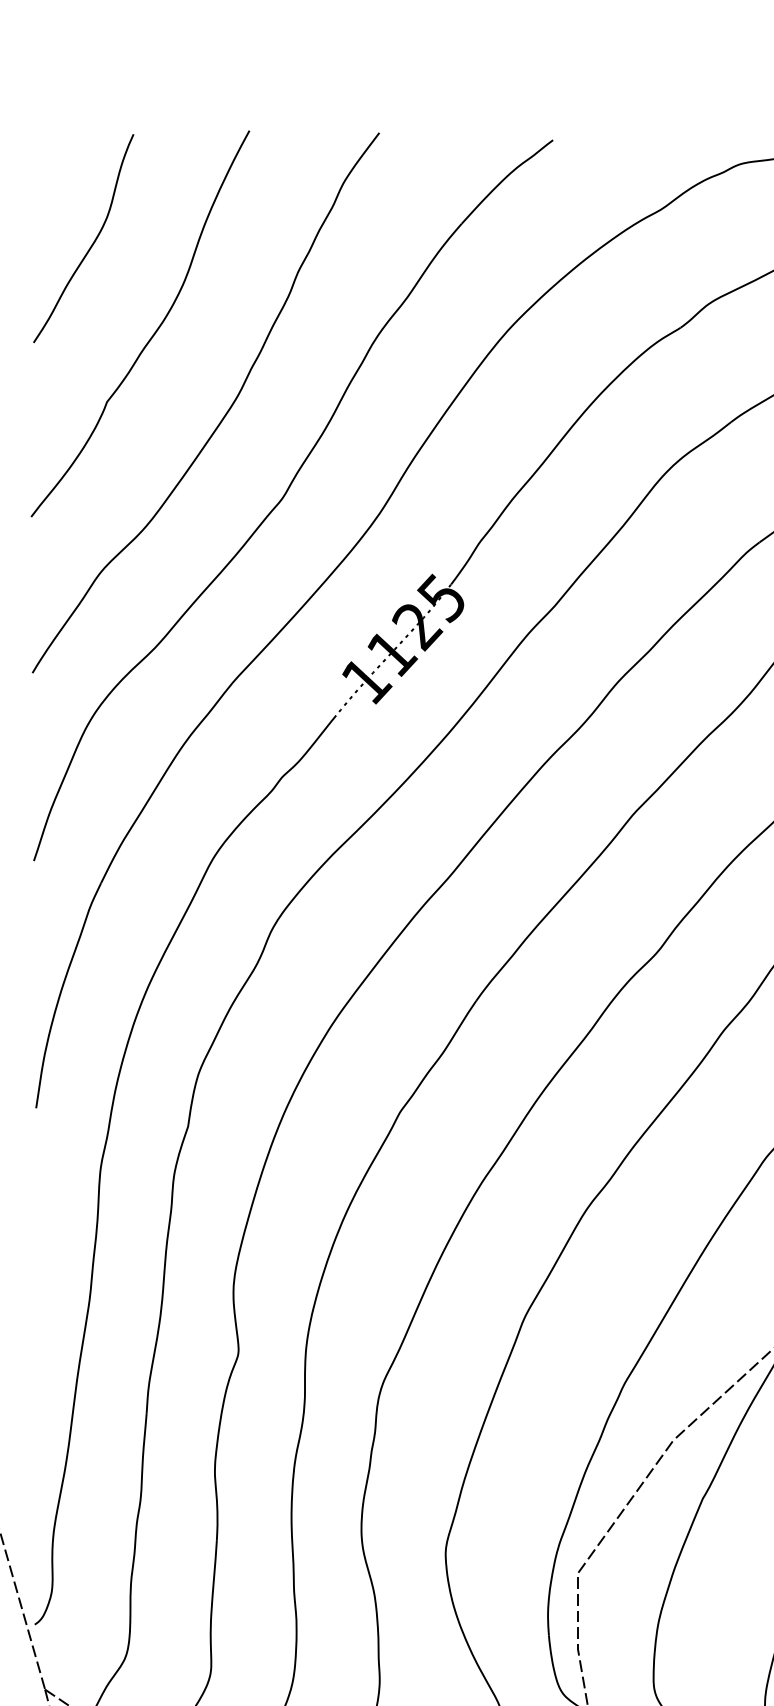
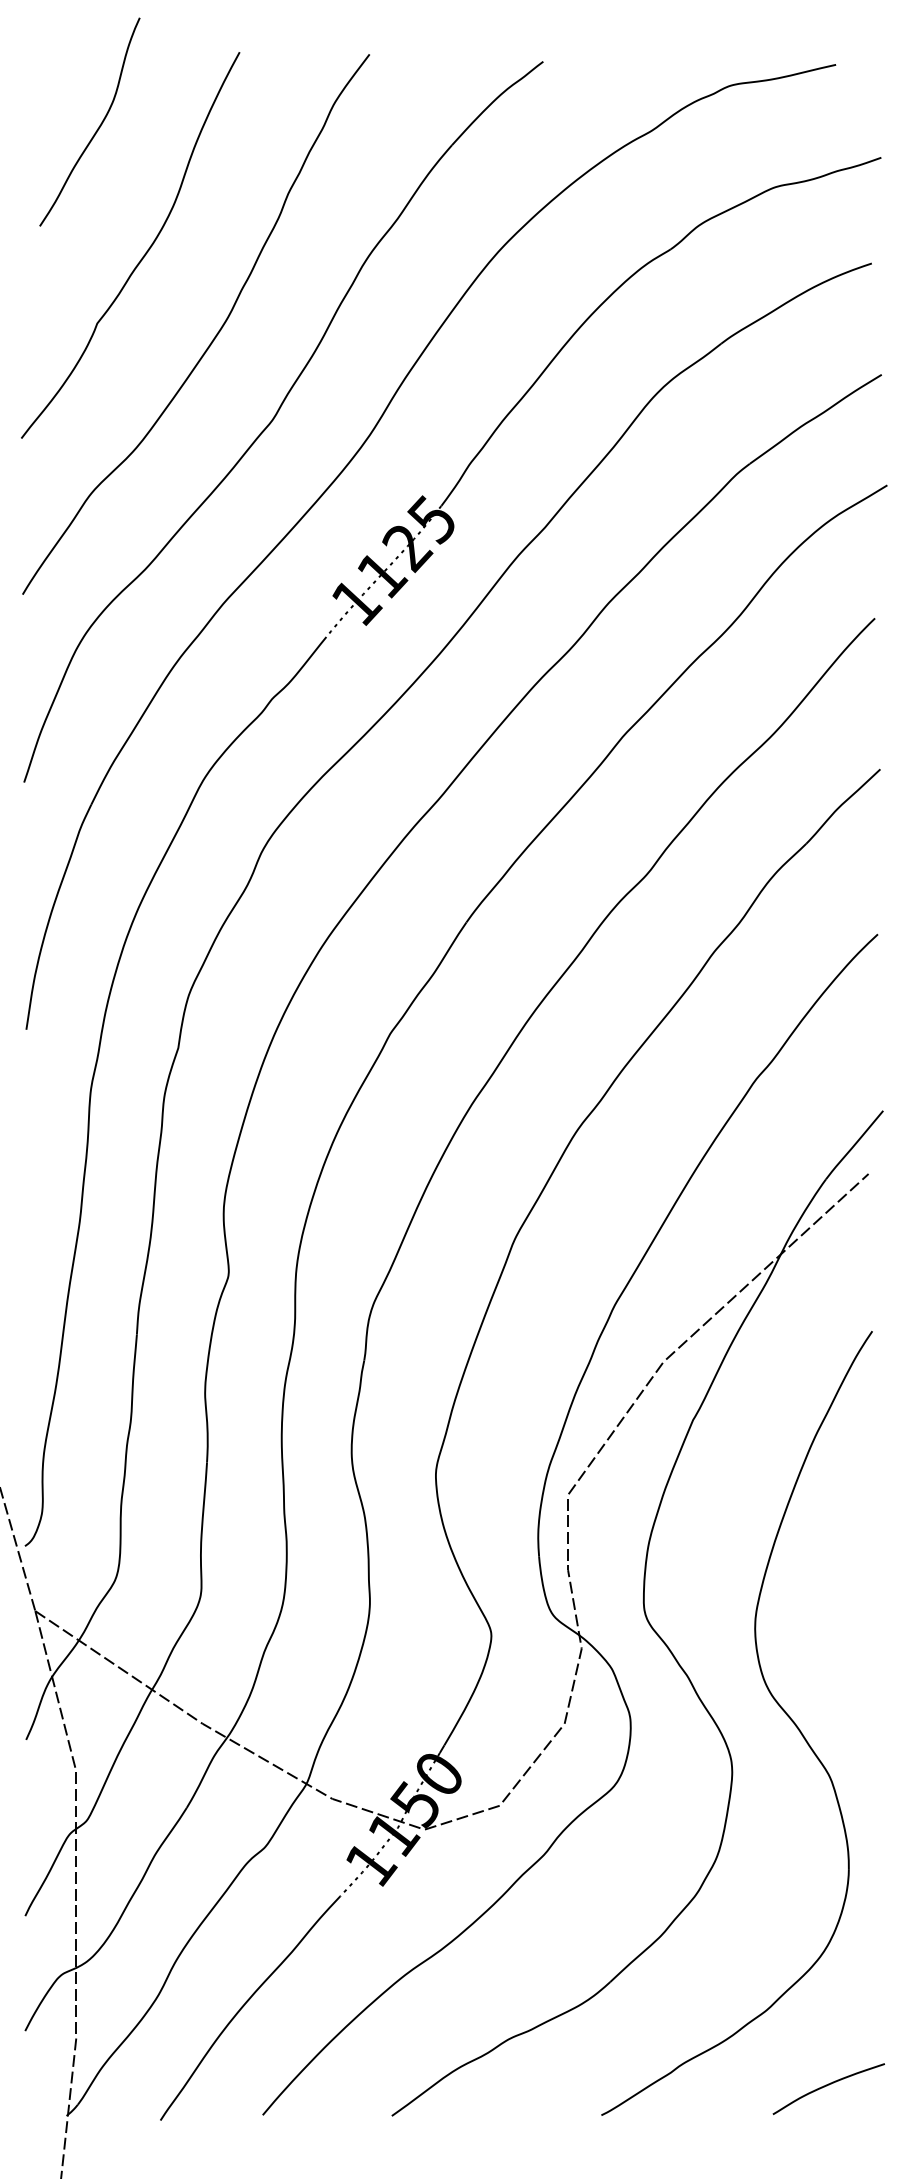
curve: (92, 242) -> (98, 126), moved

